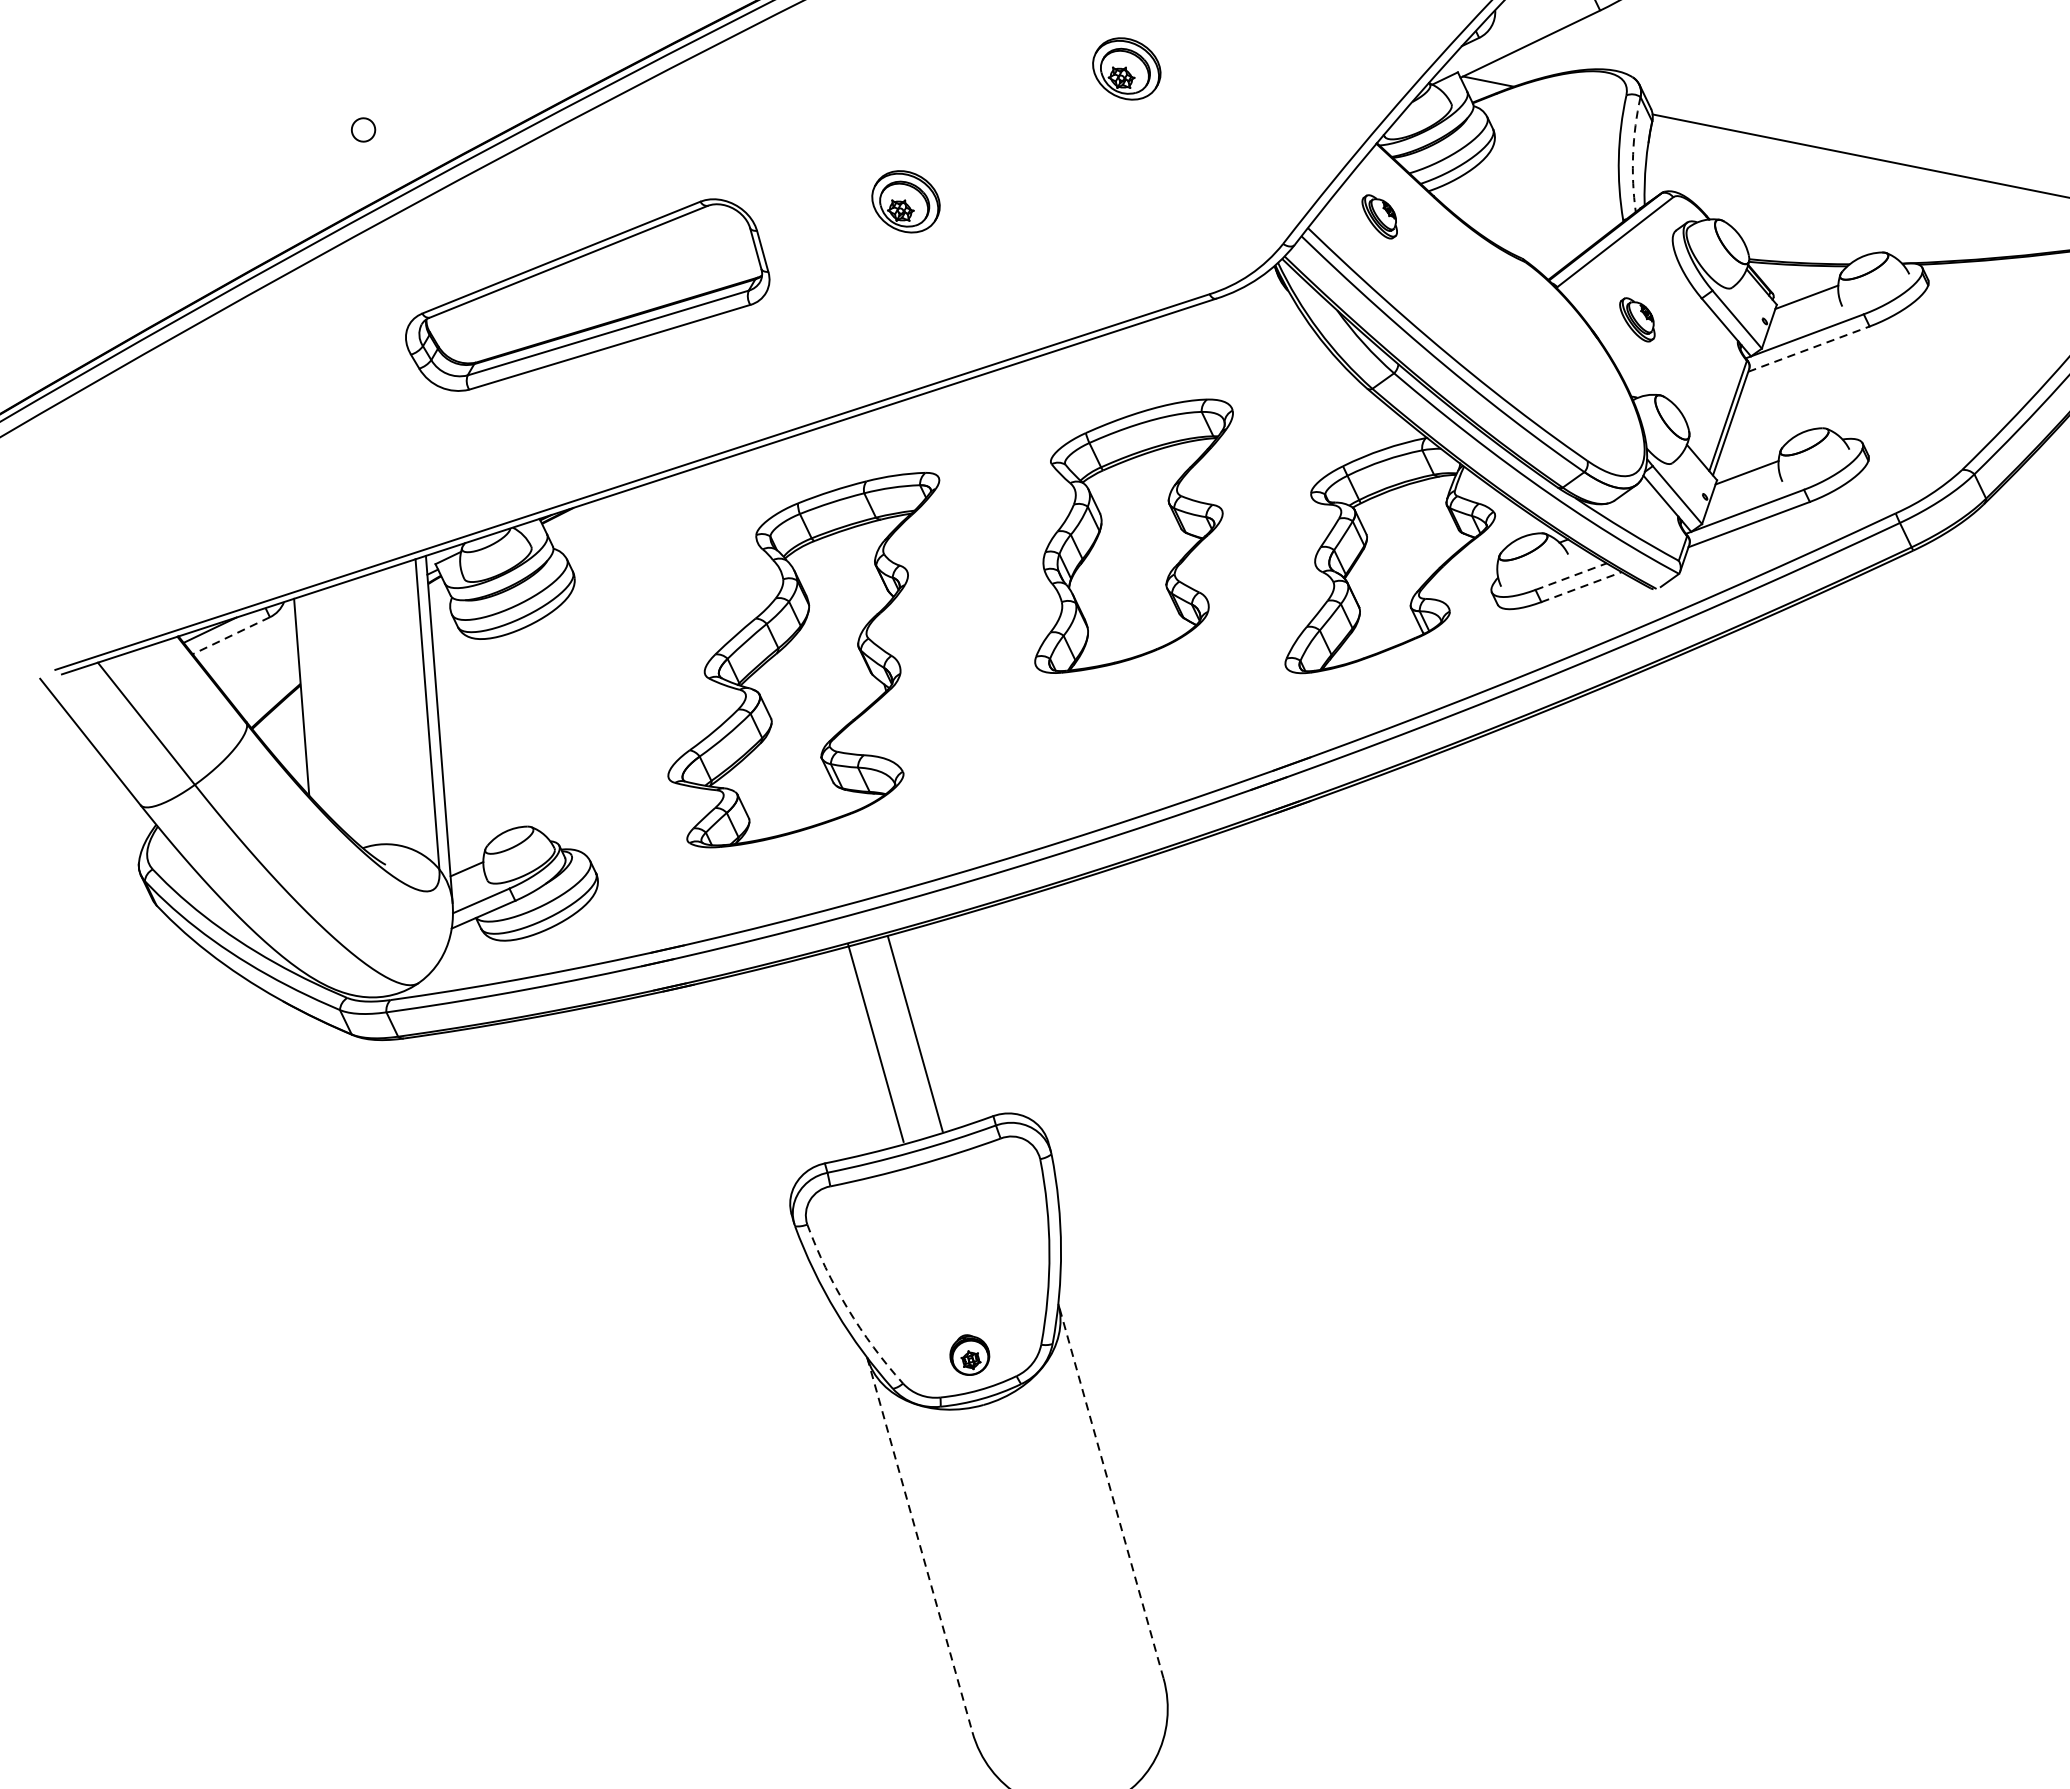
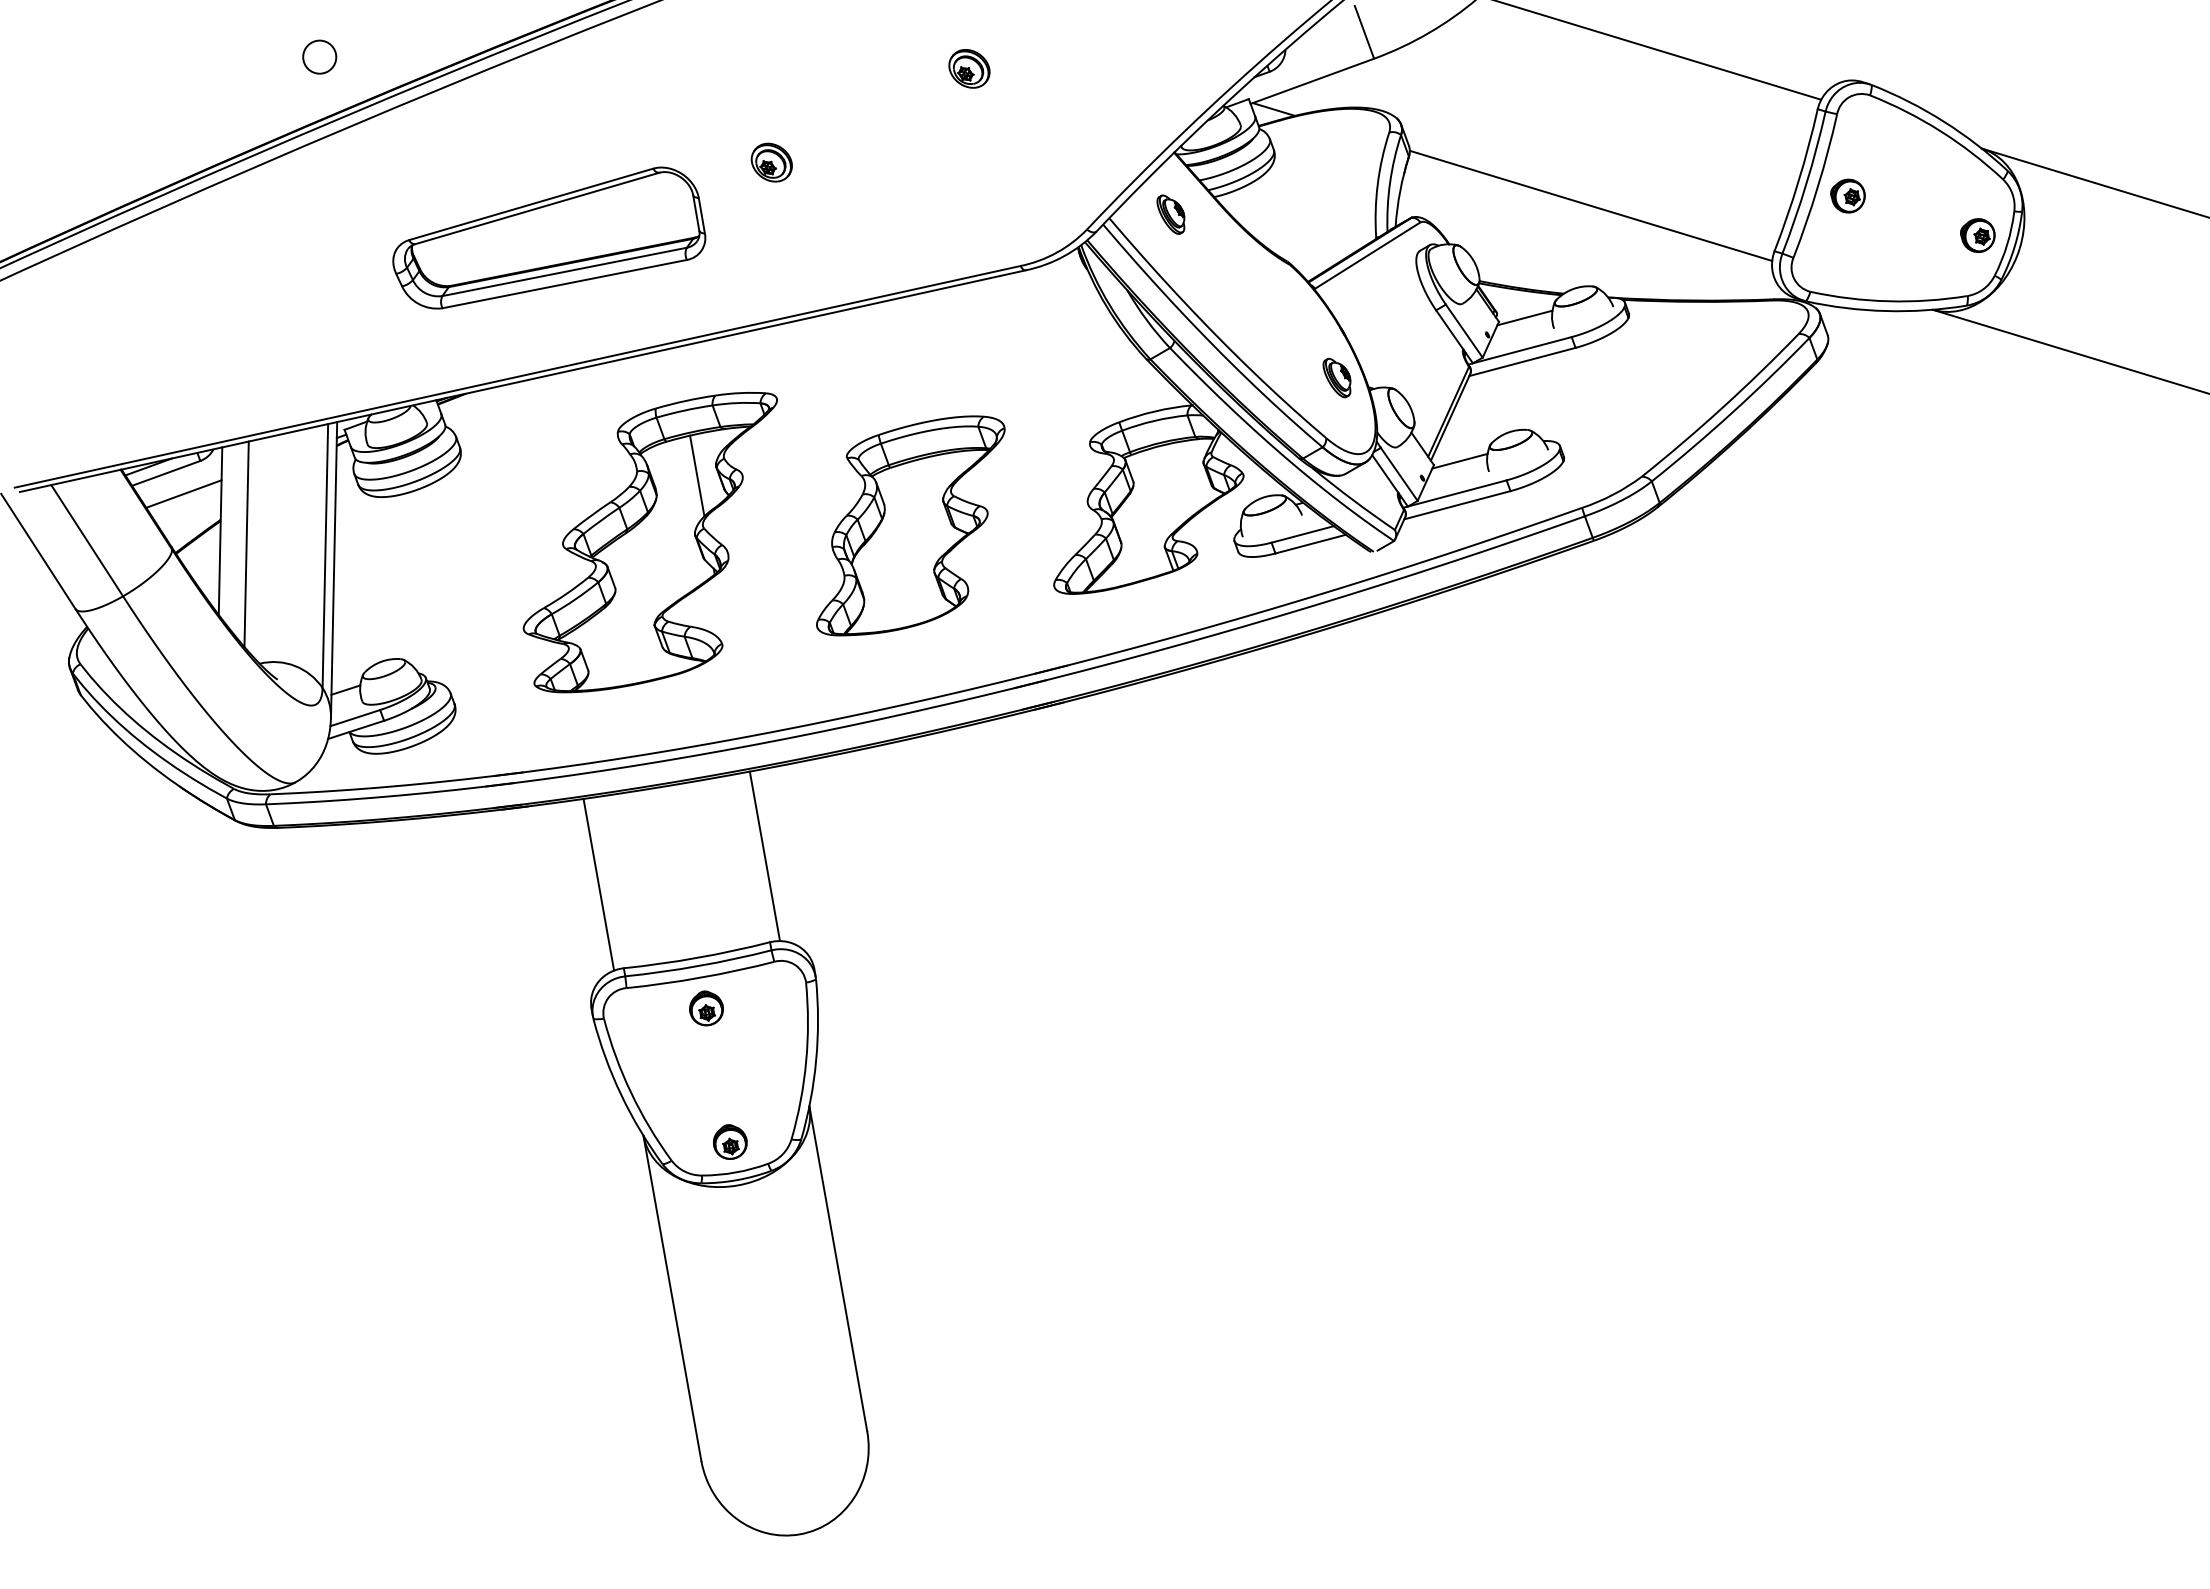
part: (1126, 68) -> (969, 68), size x0.71
circle: (363, 129) -> (319, 56), size x1.67
arc: (1633, 153) -> (1390, 182), dashed -> solid
part: (905, 201) -> (771, 162), size x0.71
part: (586, 294) -> (549, 237), moved
part: (1636, 319) -> (1336, 377), moved
line: (1808, 348) -> (1522, 361), dashed -> solid
part: (1133, 535) -> (910, 525), moved
line: (1572, 576) -> (1303, 534), dashed -> solid
line: (854, 577) -> (697, 475), added
line: (1582, 587) -> (1311, 544), dashed -> solid
line: (230, 635) -> (165, 473), dashed -> solid
line: (253, 657) -> (183, 493), added
line: (333, 709) -> (246, 544), added
line: (914, 1034) -> (764, 856), moved
line: (875, 1042) -> (598, 884), moved
part: (926, 1201) -> (706, 1008), added
arc: (848, 1308) -> (631, 1092), dashed -> solid
line: (1111, 1490) -> (838, 1268), dashed -> solid
line: (919, 1545) -> (672, 1298), dashed -> solid

